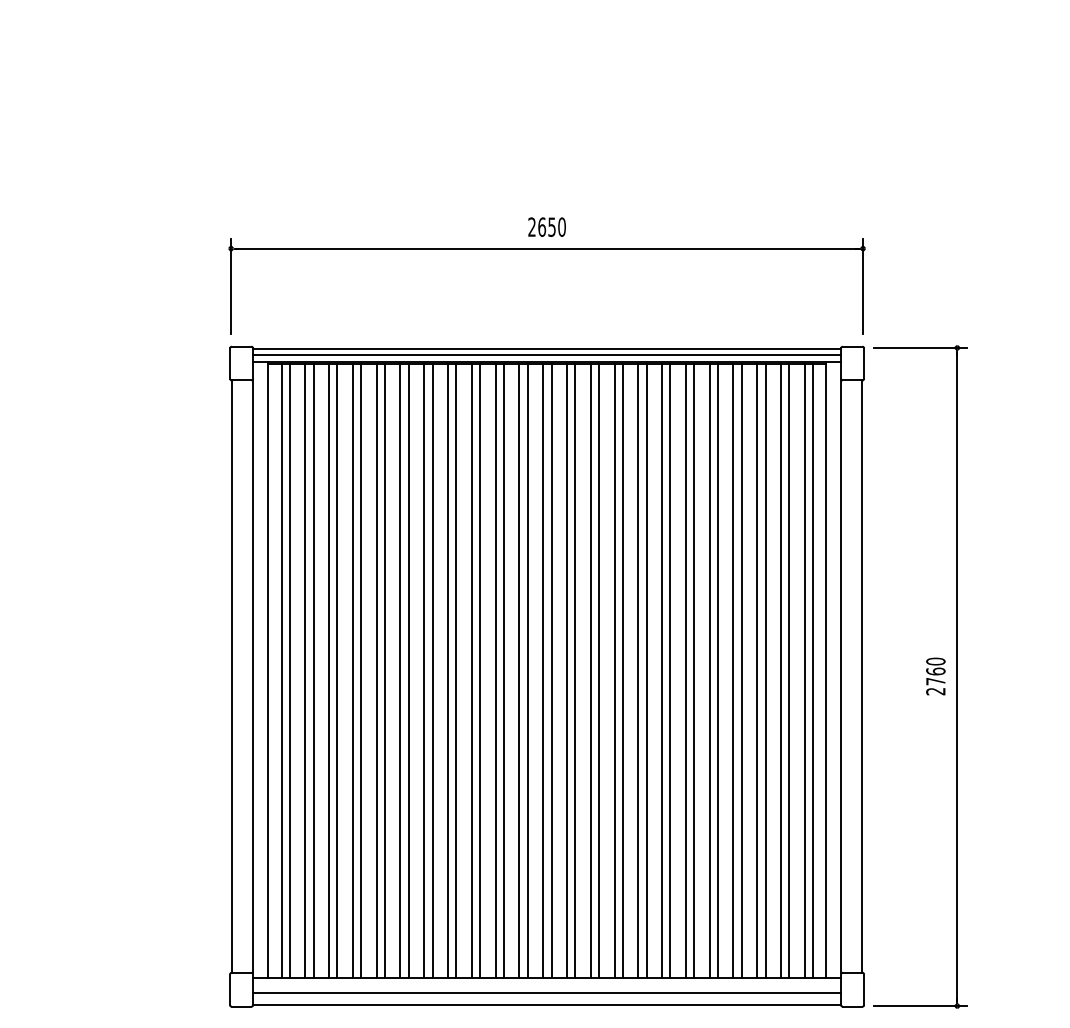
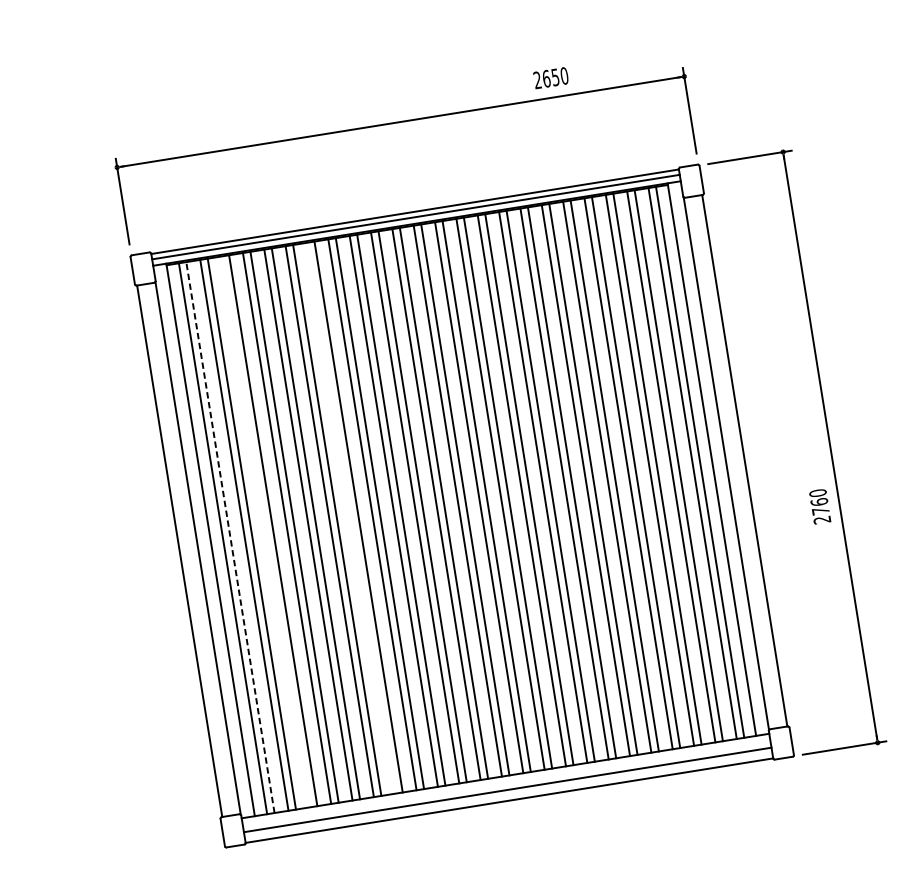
text: (546, 226) -> (550, 77), moved
line: (289, 670) -> (230, 537), solid -> dashed
line: (329, 670) -> (266, 531), removed
line: (424, 670) -> (351, 518), removed
text: (935, 676) -> (819, 506), moved

